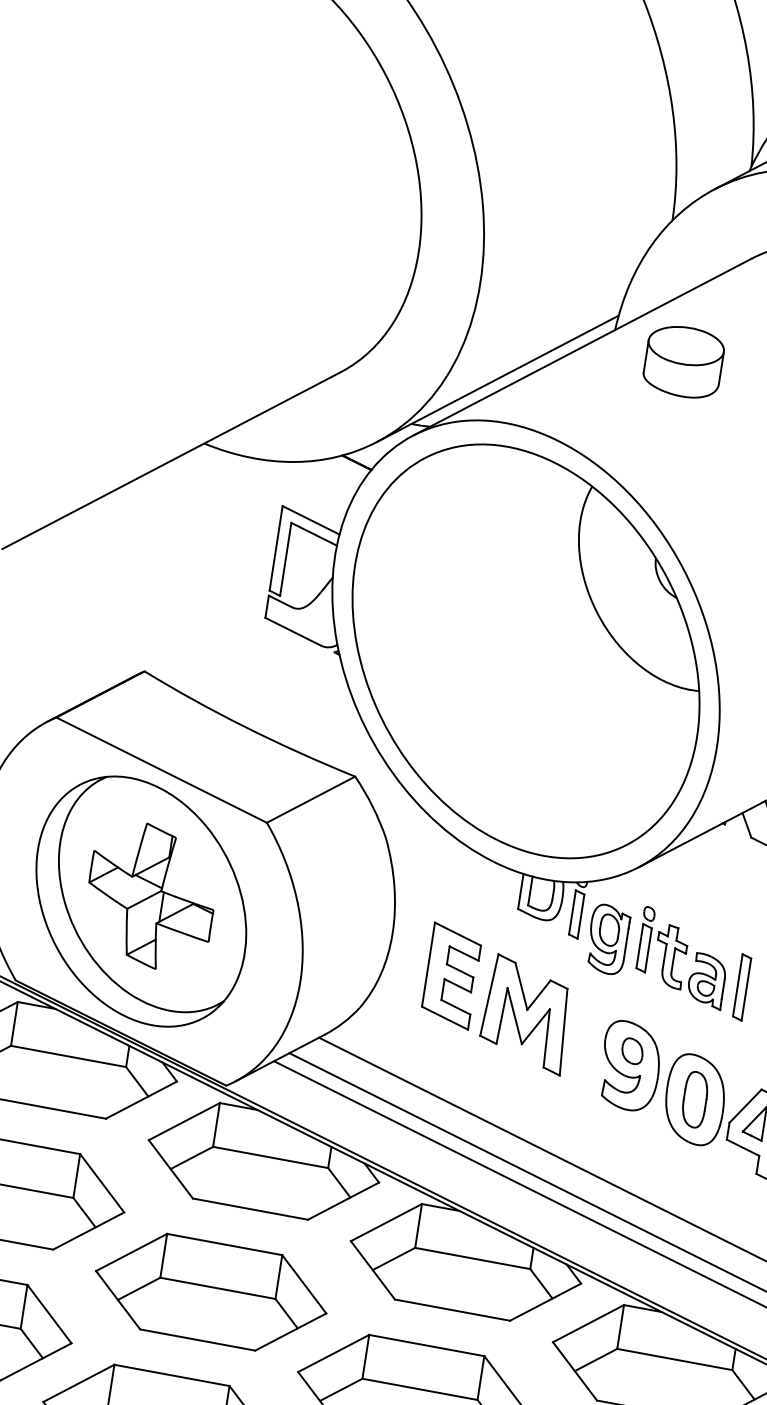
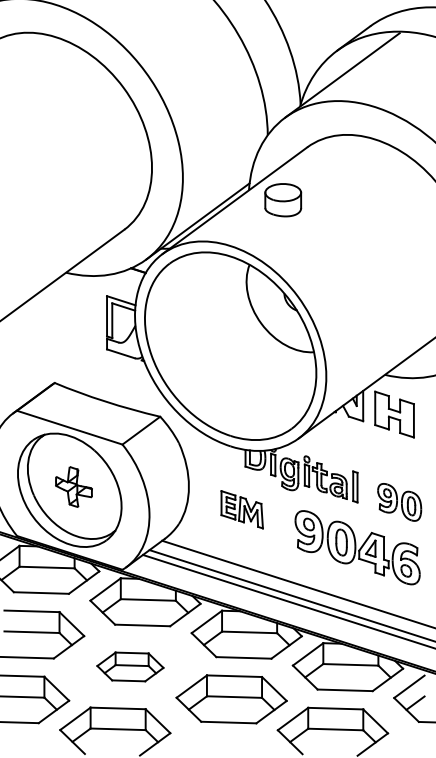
part: (150, 894) -> (73, 486), size x0.6
part: (495, 997) -> (241, 509), size x0.6
part: (211, 1291) -> (130, 666), size x0.6

